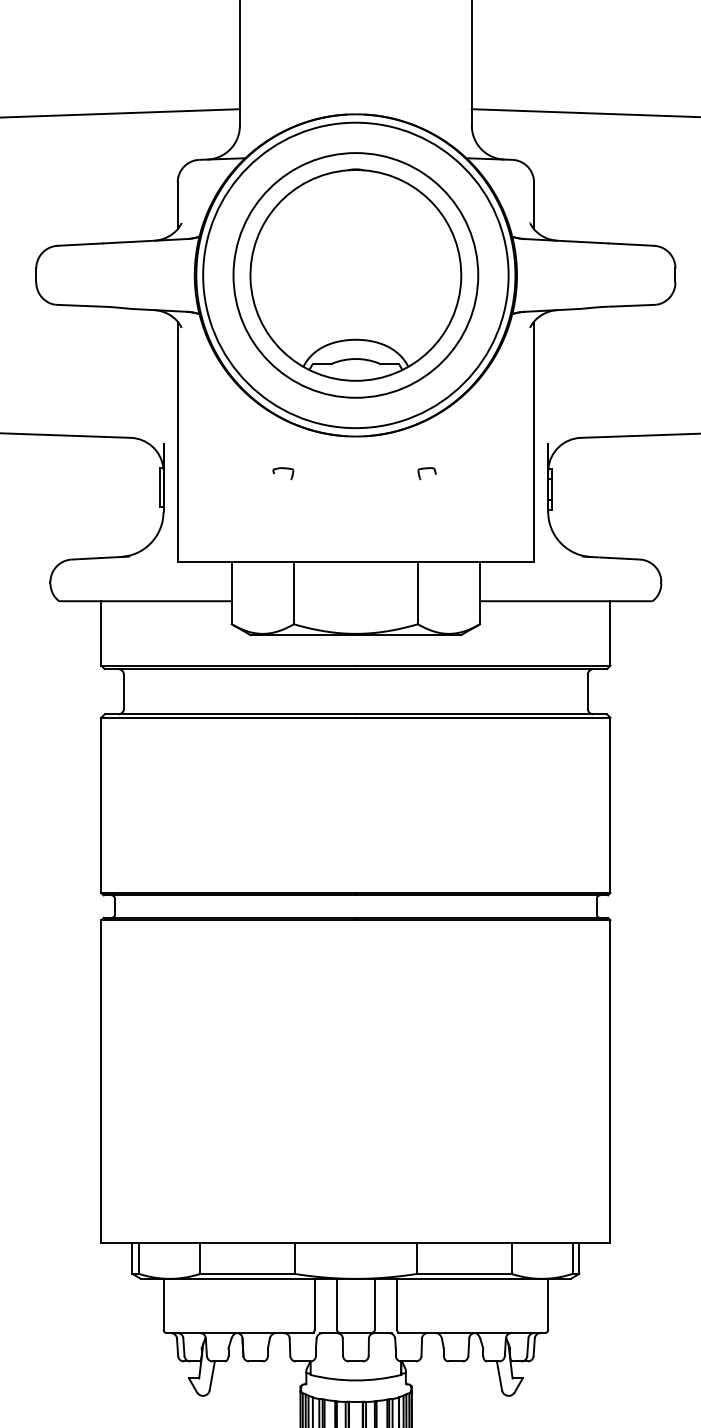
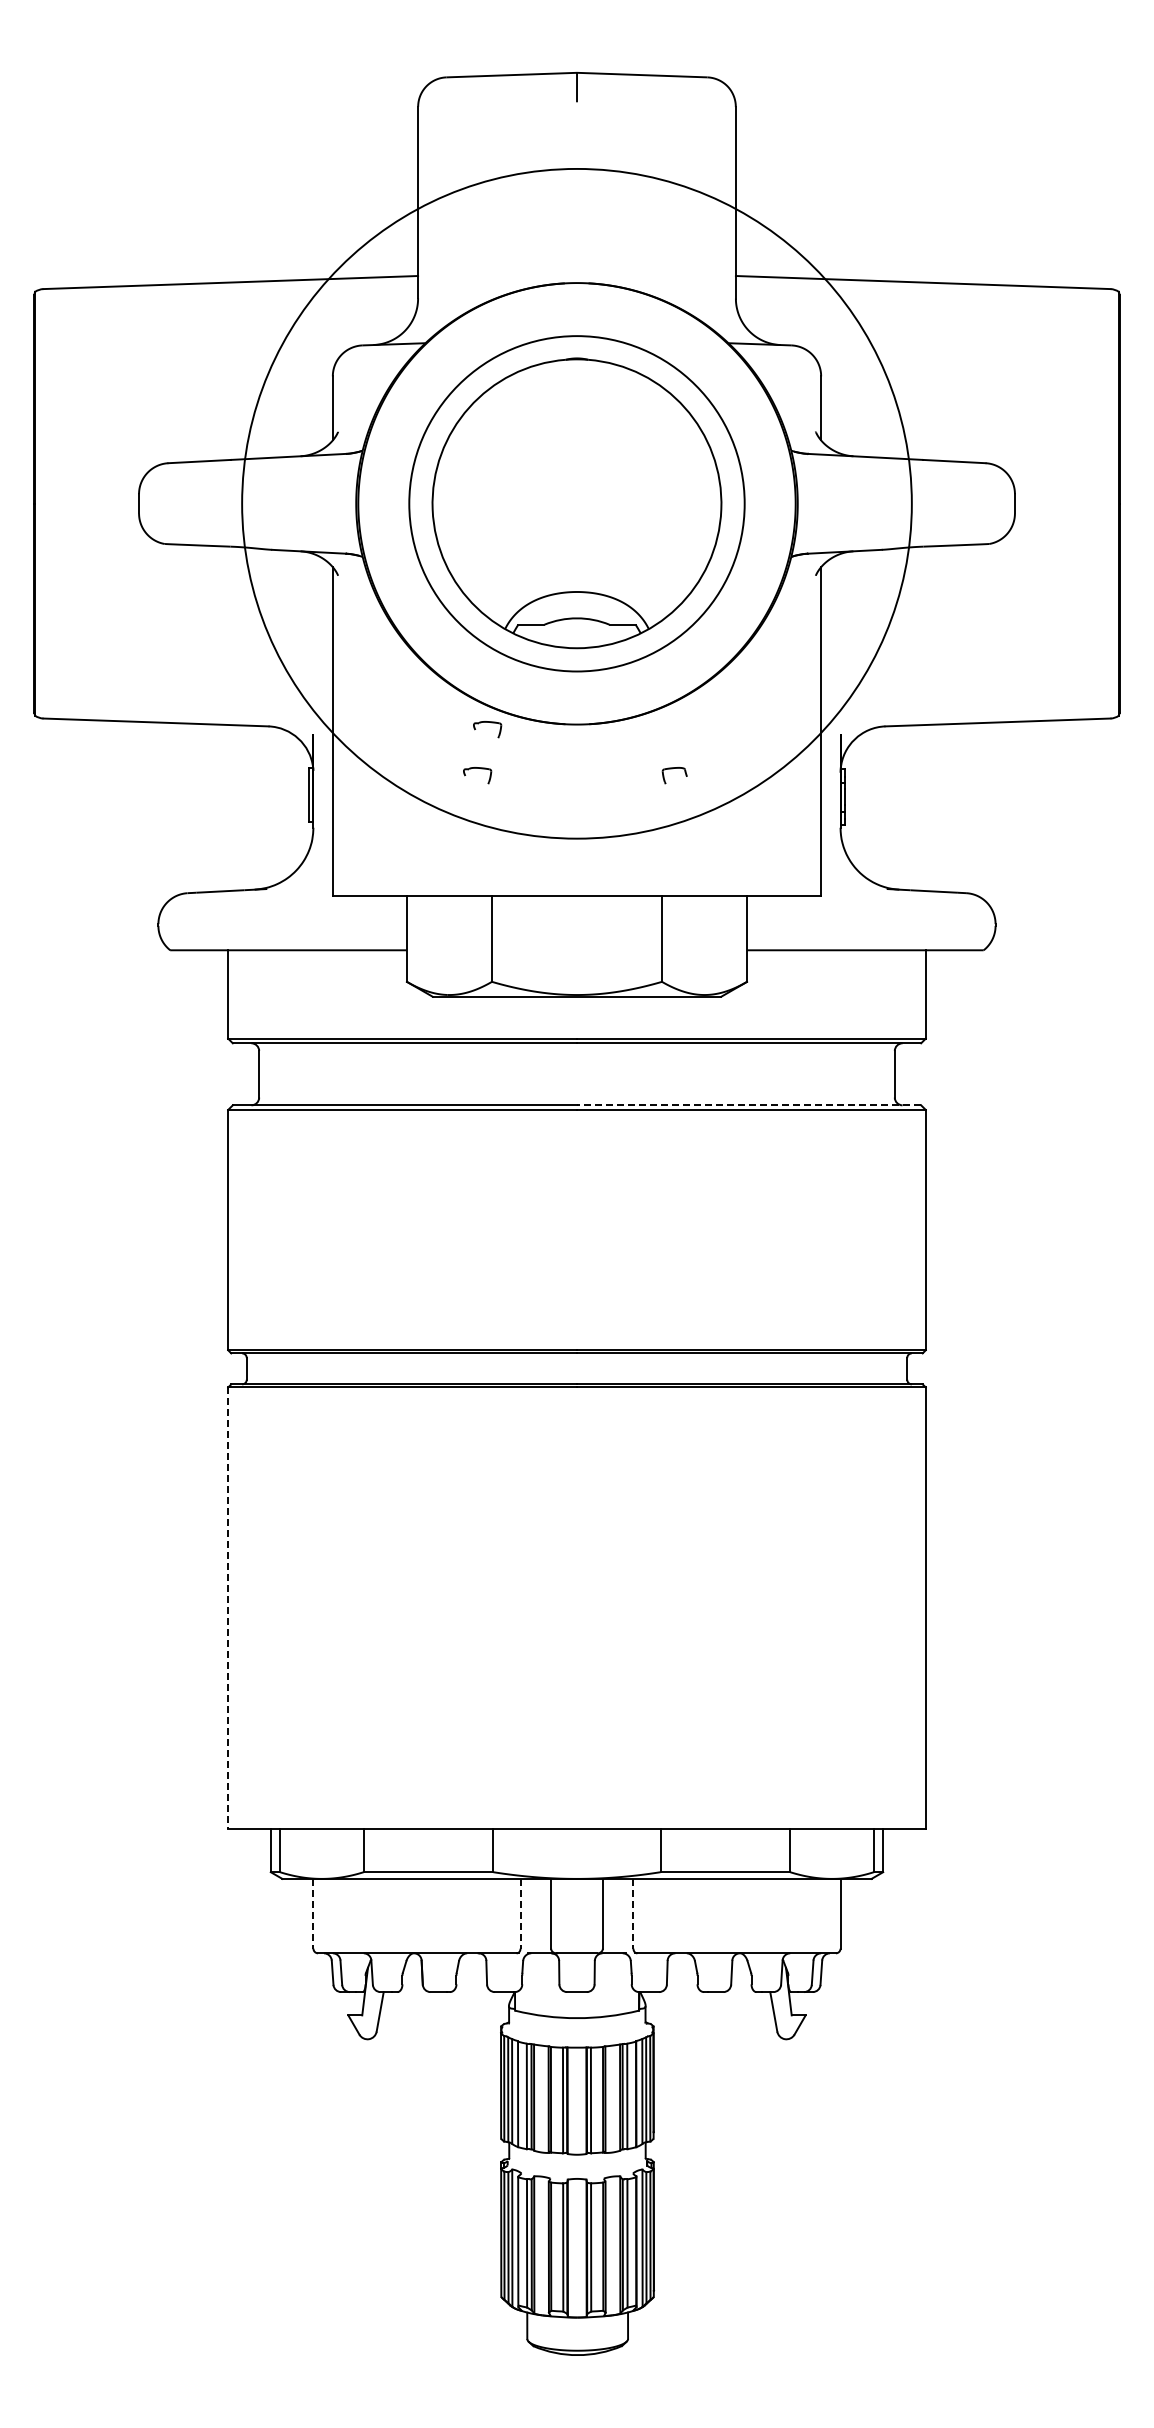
circle: (355, 275) -> (576, 503), size x1.6
part: (290, 435) -> (487, 722), added
line: (481, 714) -> (748, 1105), solid -> dashed
line: (101, 1081) -> (228, 1608), solid -> dashed
line: (163, 1304) -> (313, 1913), solid -> dashed
line: (314, 1304) -> (520, 1913), solid -> dashed
line: (397, 1304) -> (633, 1913), solid -> dashed

